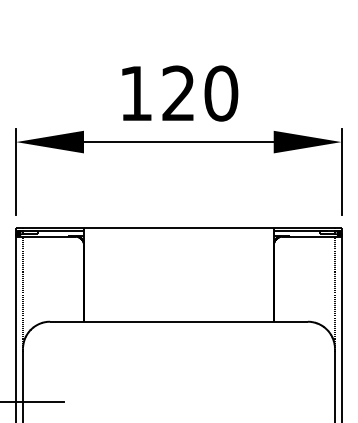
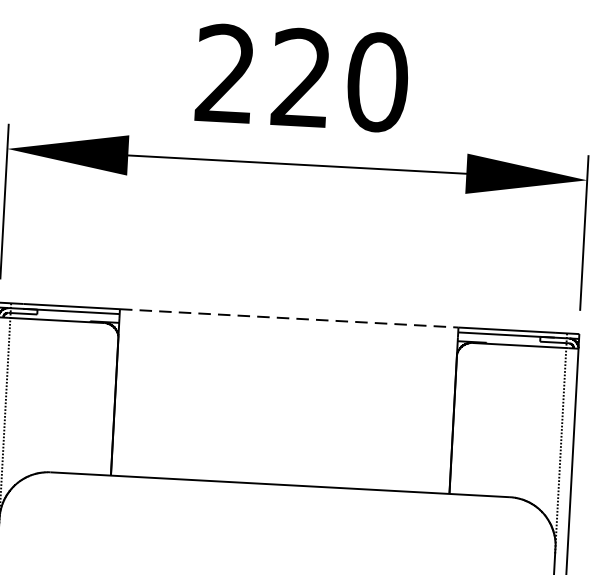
text: (135, 92) -> (224, 72), 120 -> 220
line: (179, 228) -> (290, 318), solid -> dashed

